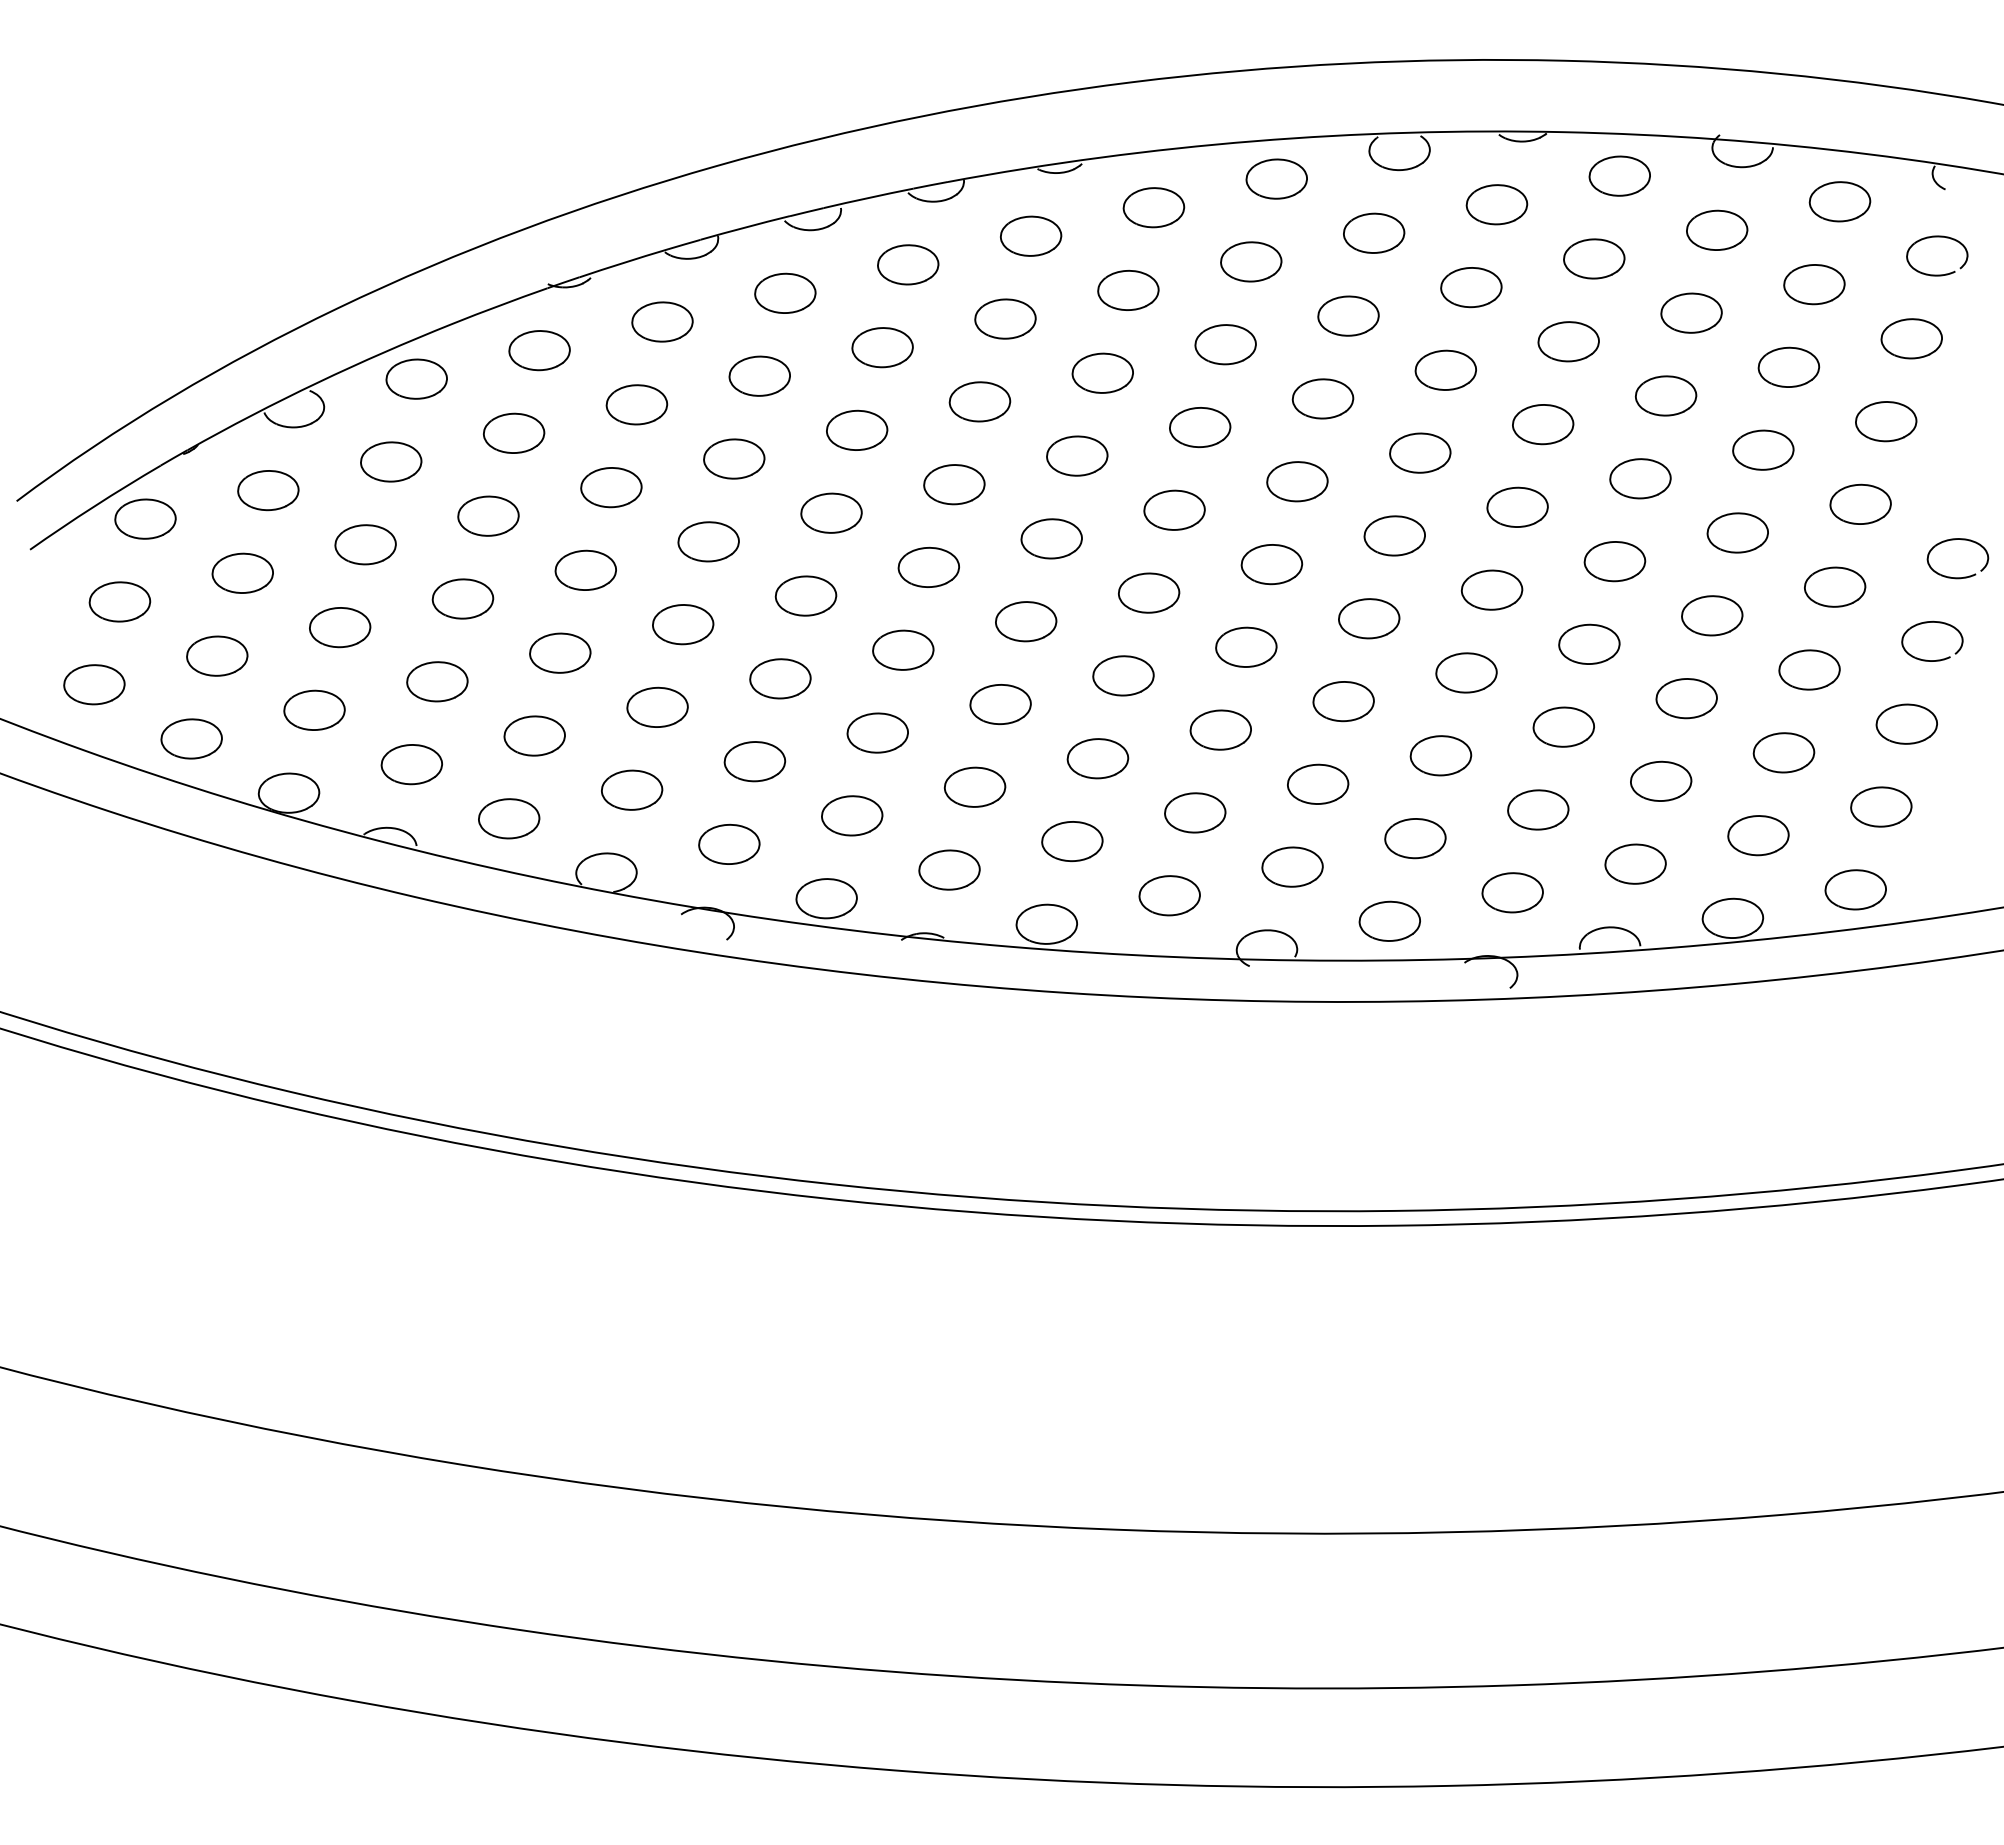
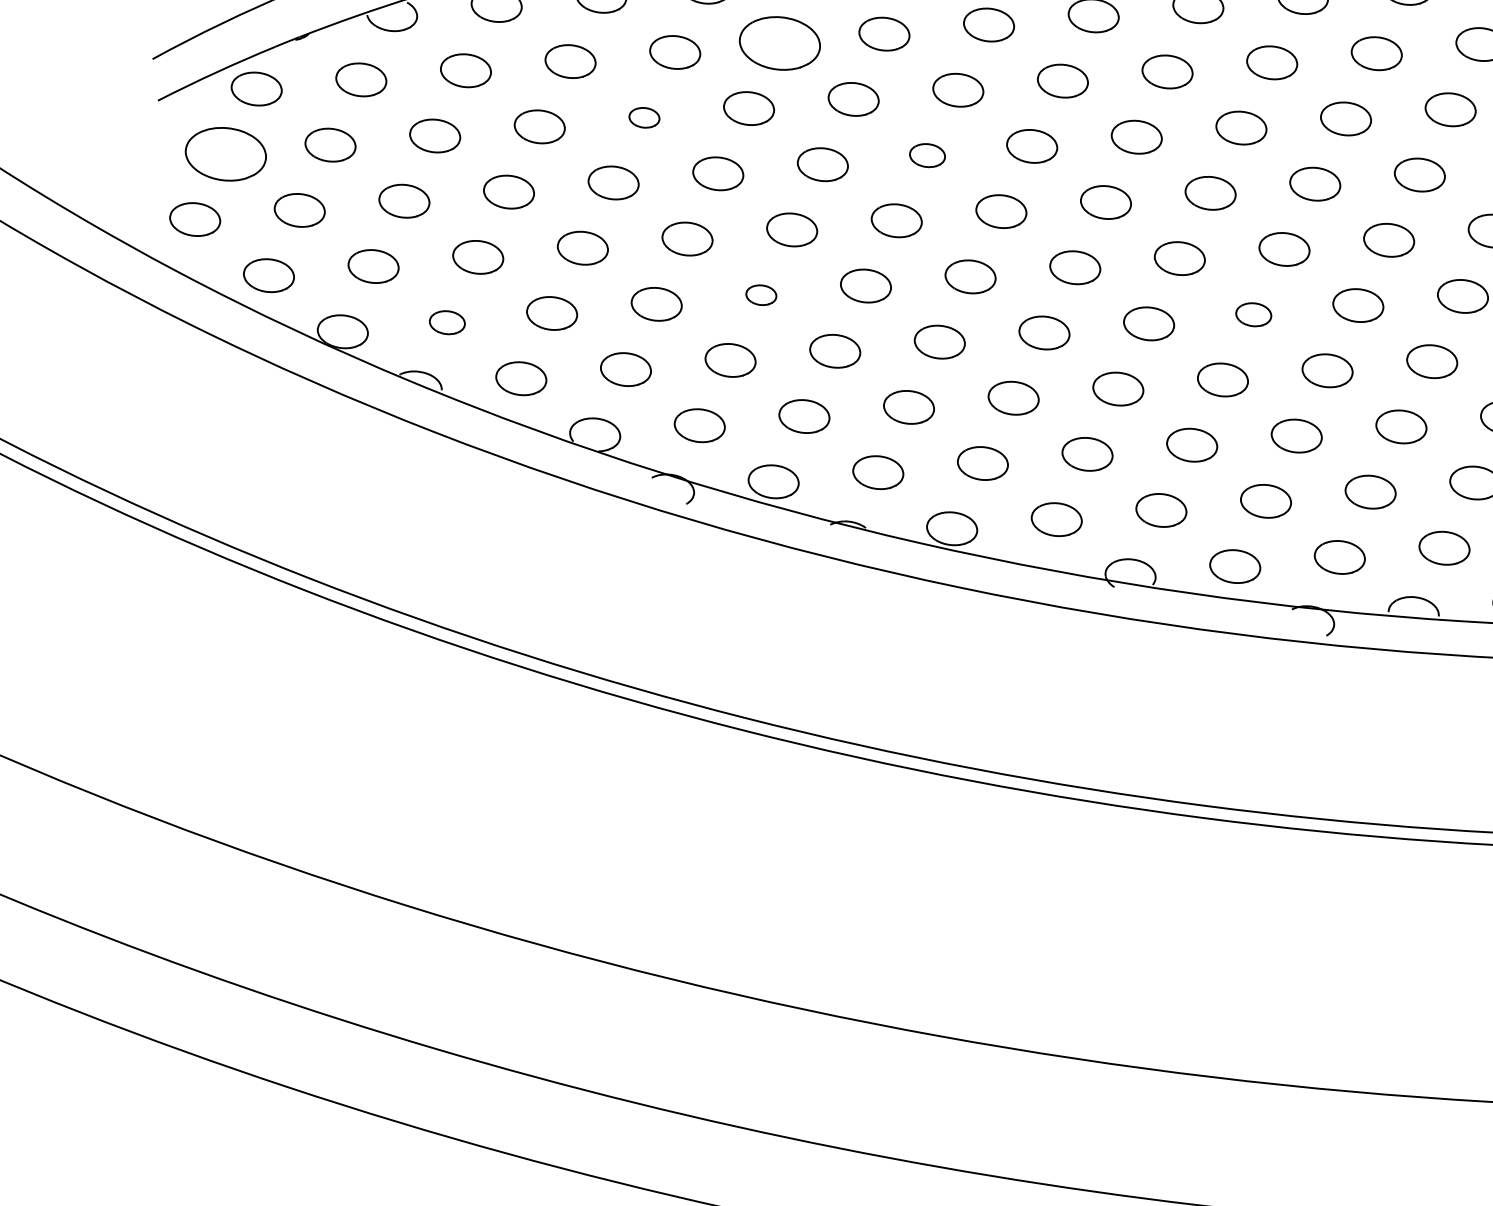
part: (759, 375) -> (779, 42), size x1.6
part: (954, 484) -> (927, 155), size x0.7
part: (611, 487) -> (644, 117), size x0.6
part: (119, 601) -> (225, 153), size x1.6
part: (1369, 618) -> (1253, 314), size x0.7
part: (780, 678) -> (761, 294), size x0.6
part: (411, 764) -> (447, 322), size x0.7

